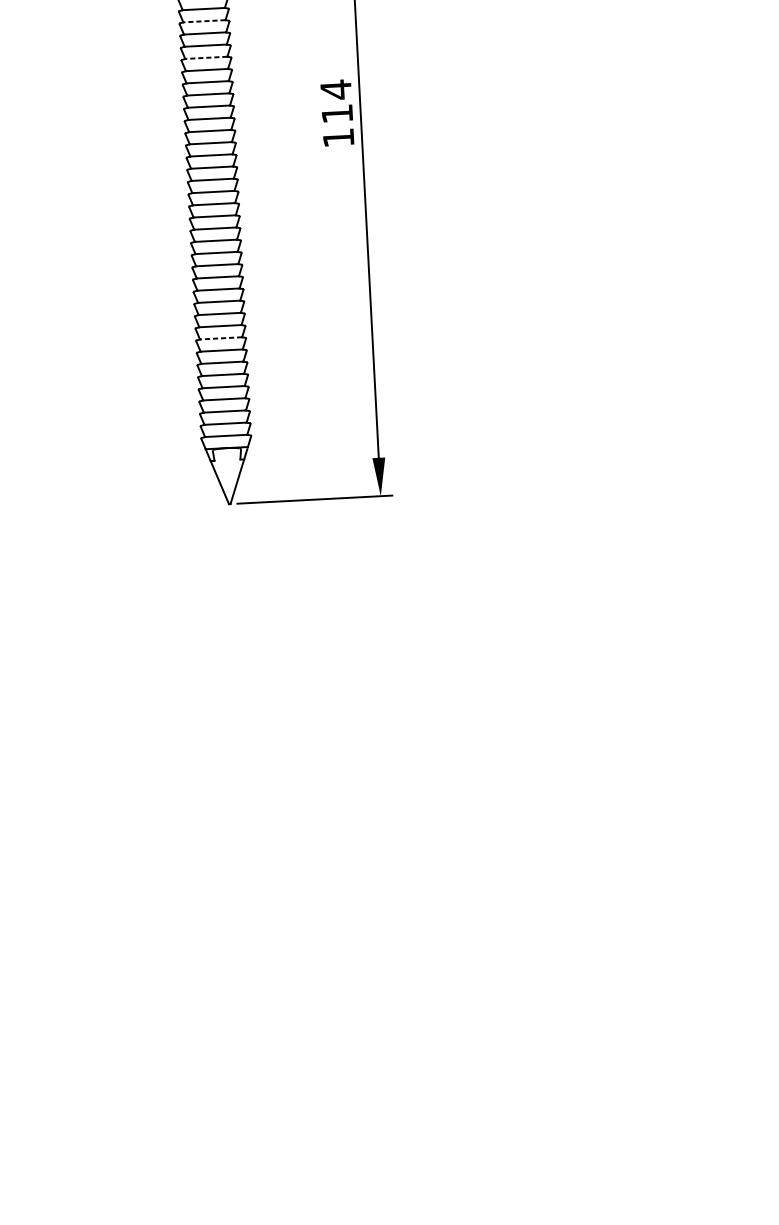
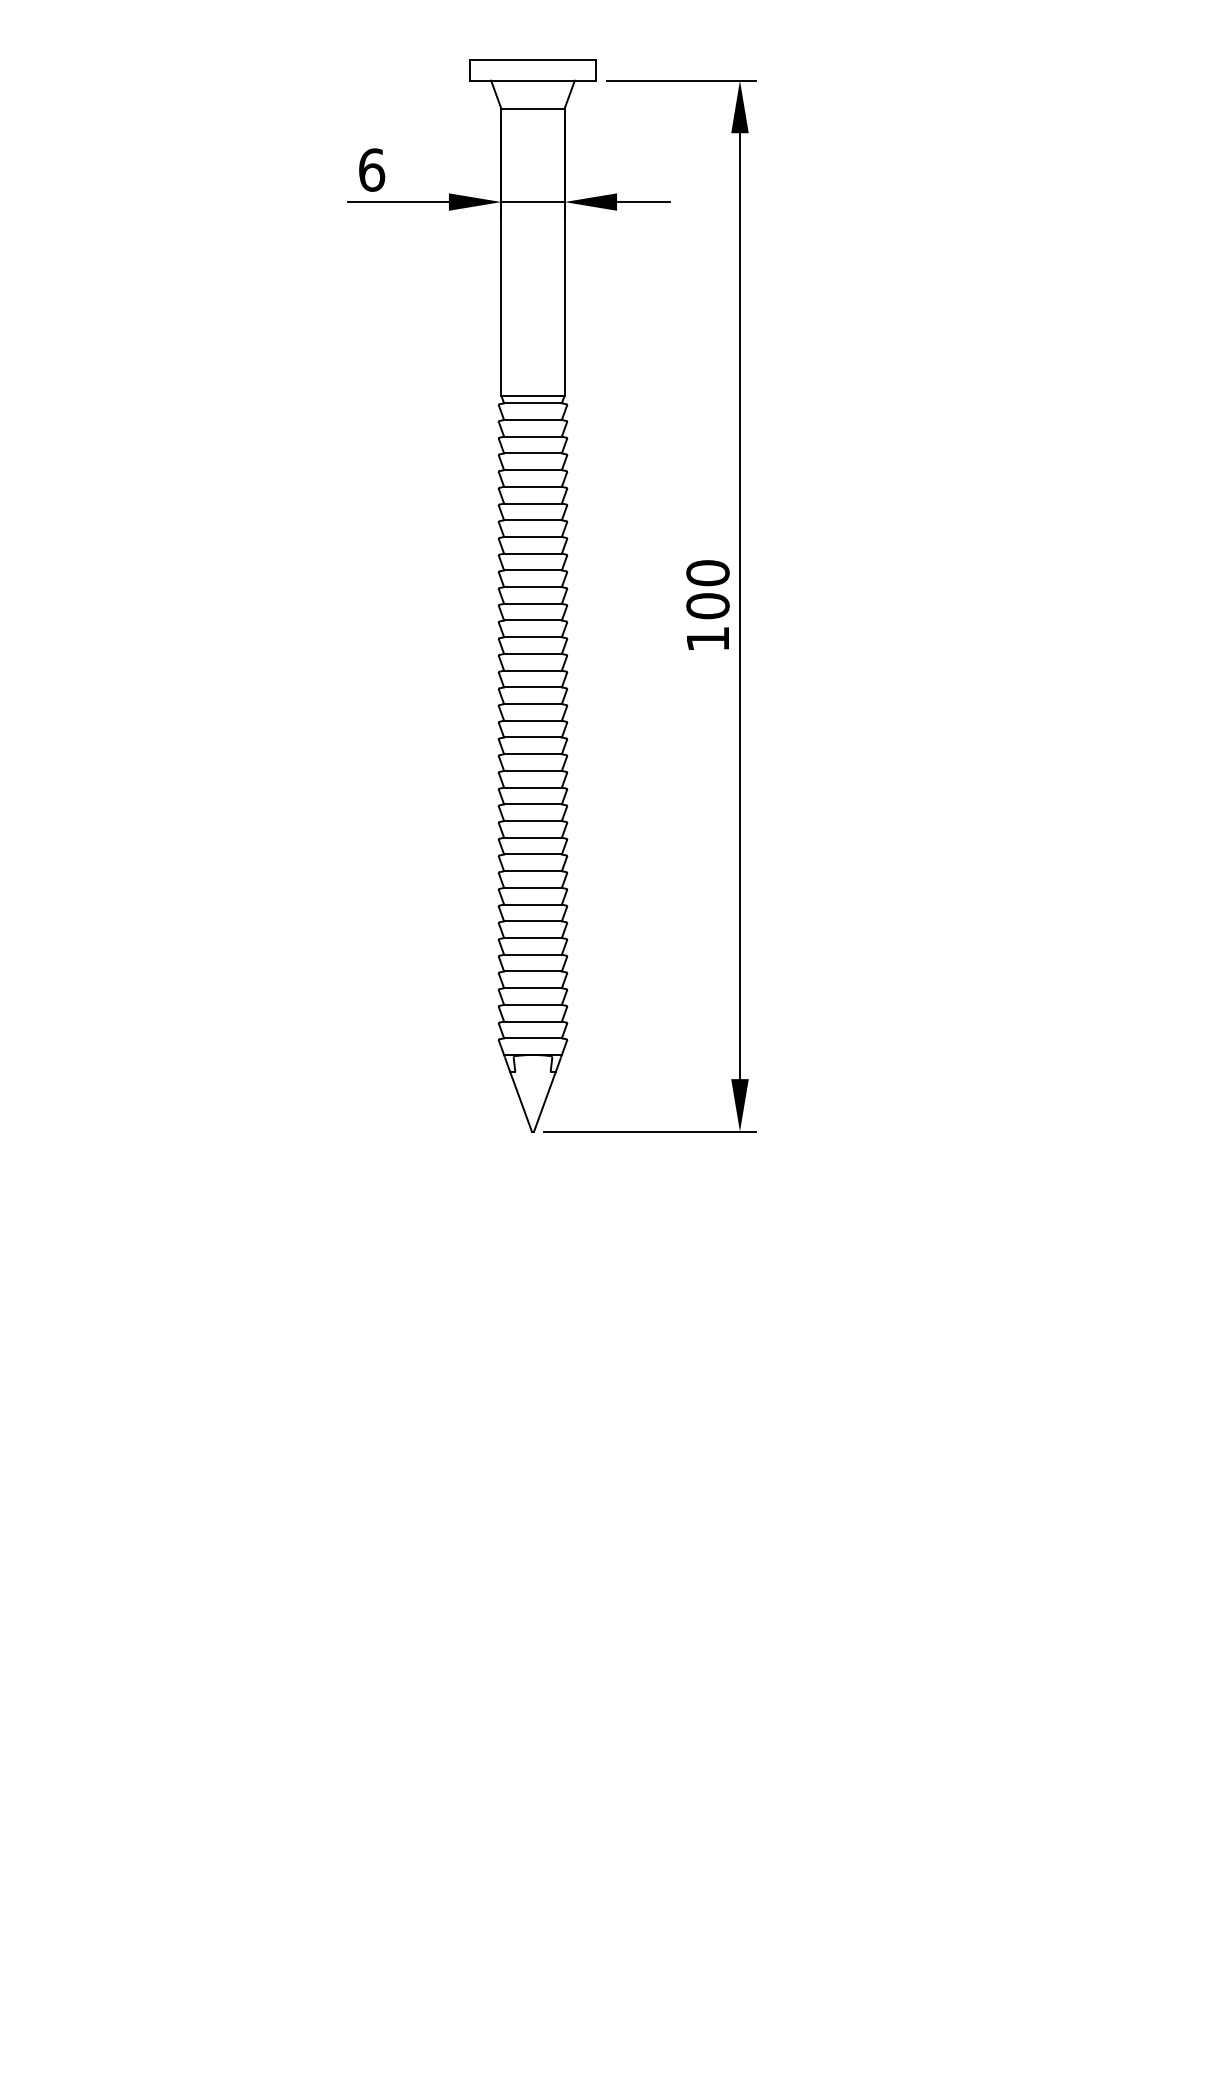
line: (204, 21) -> (532, 470), dashed -> solid
line: (206, 58) -> (532, 520), dashed -> solid
text: (336, 101) -> (707, 589), 114 -> 100
line: (220, 338) -> (532, 904), dashed -> solid

